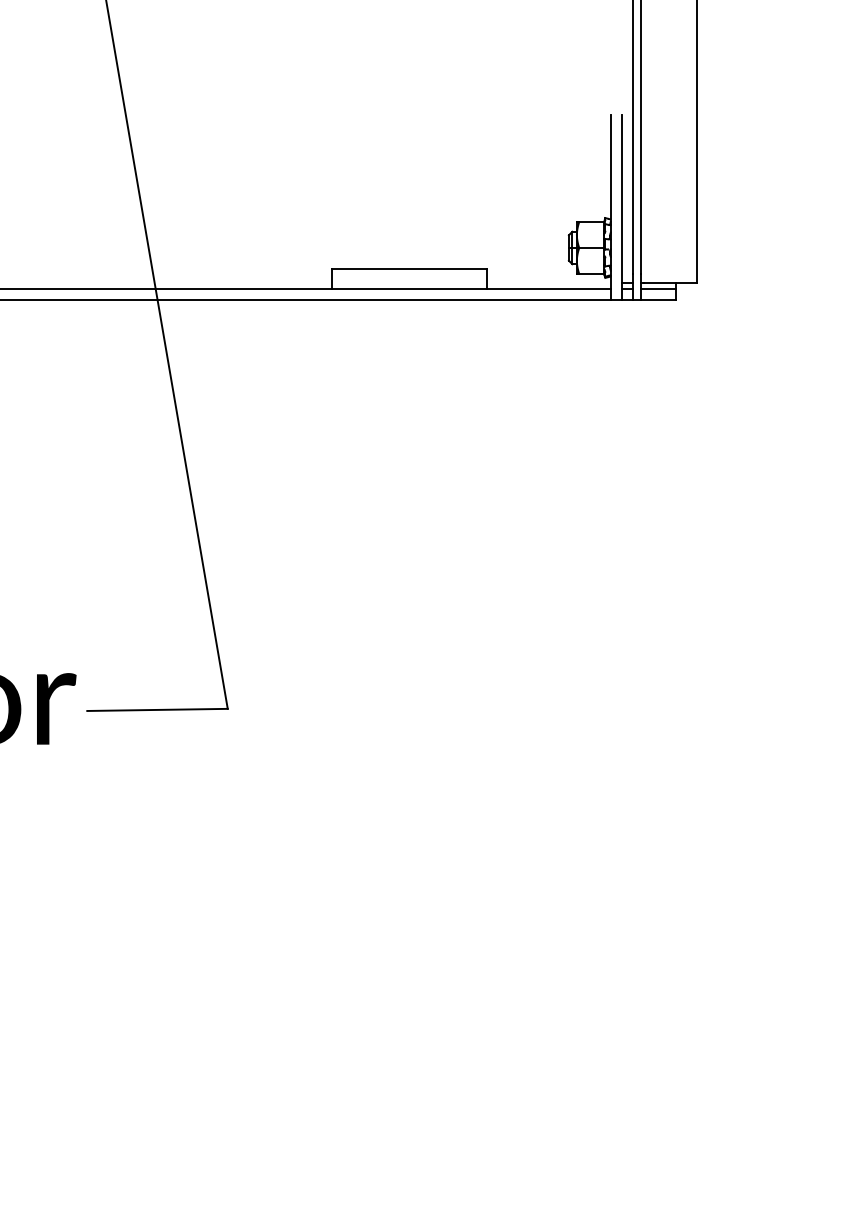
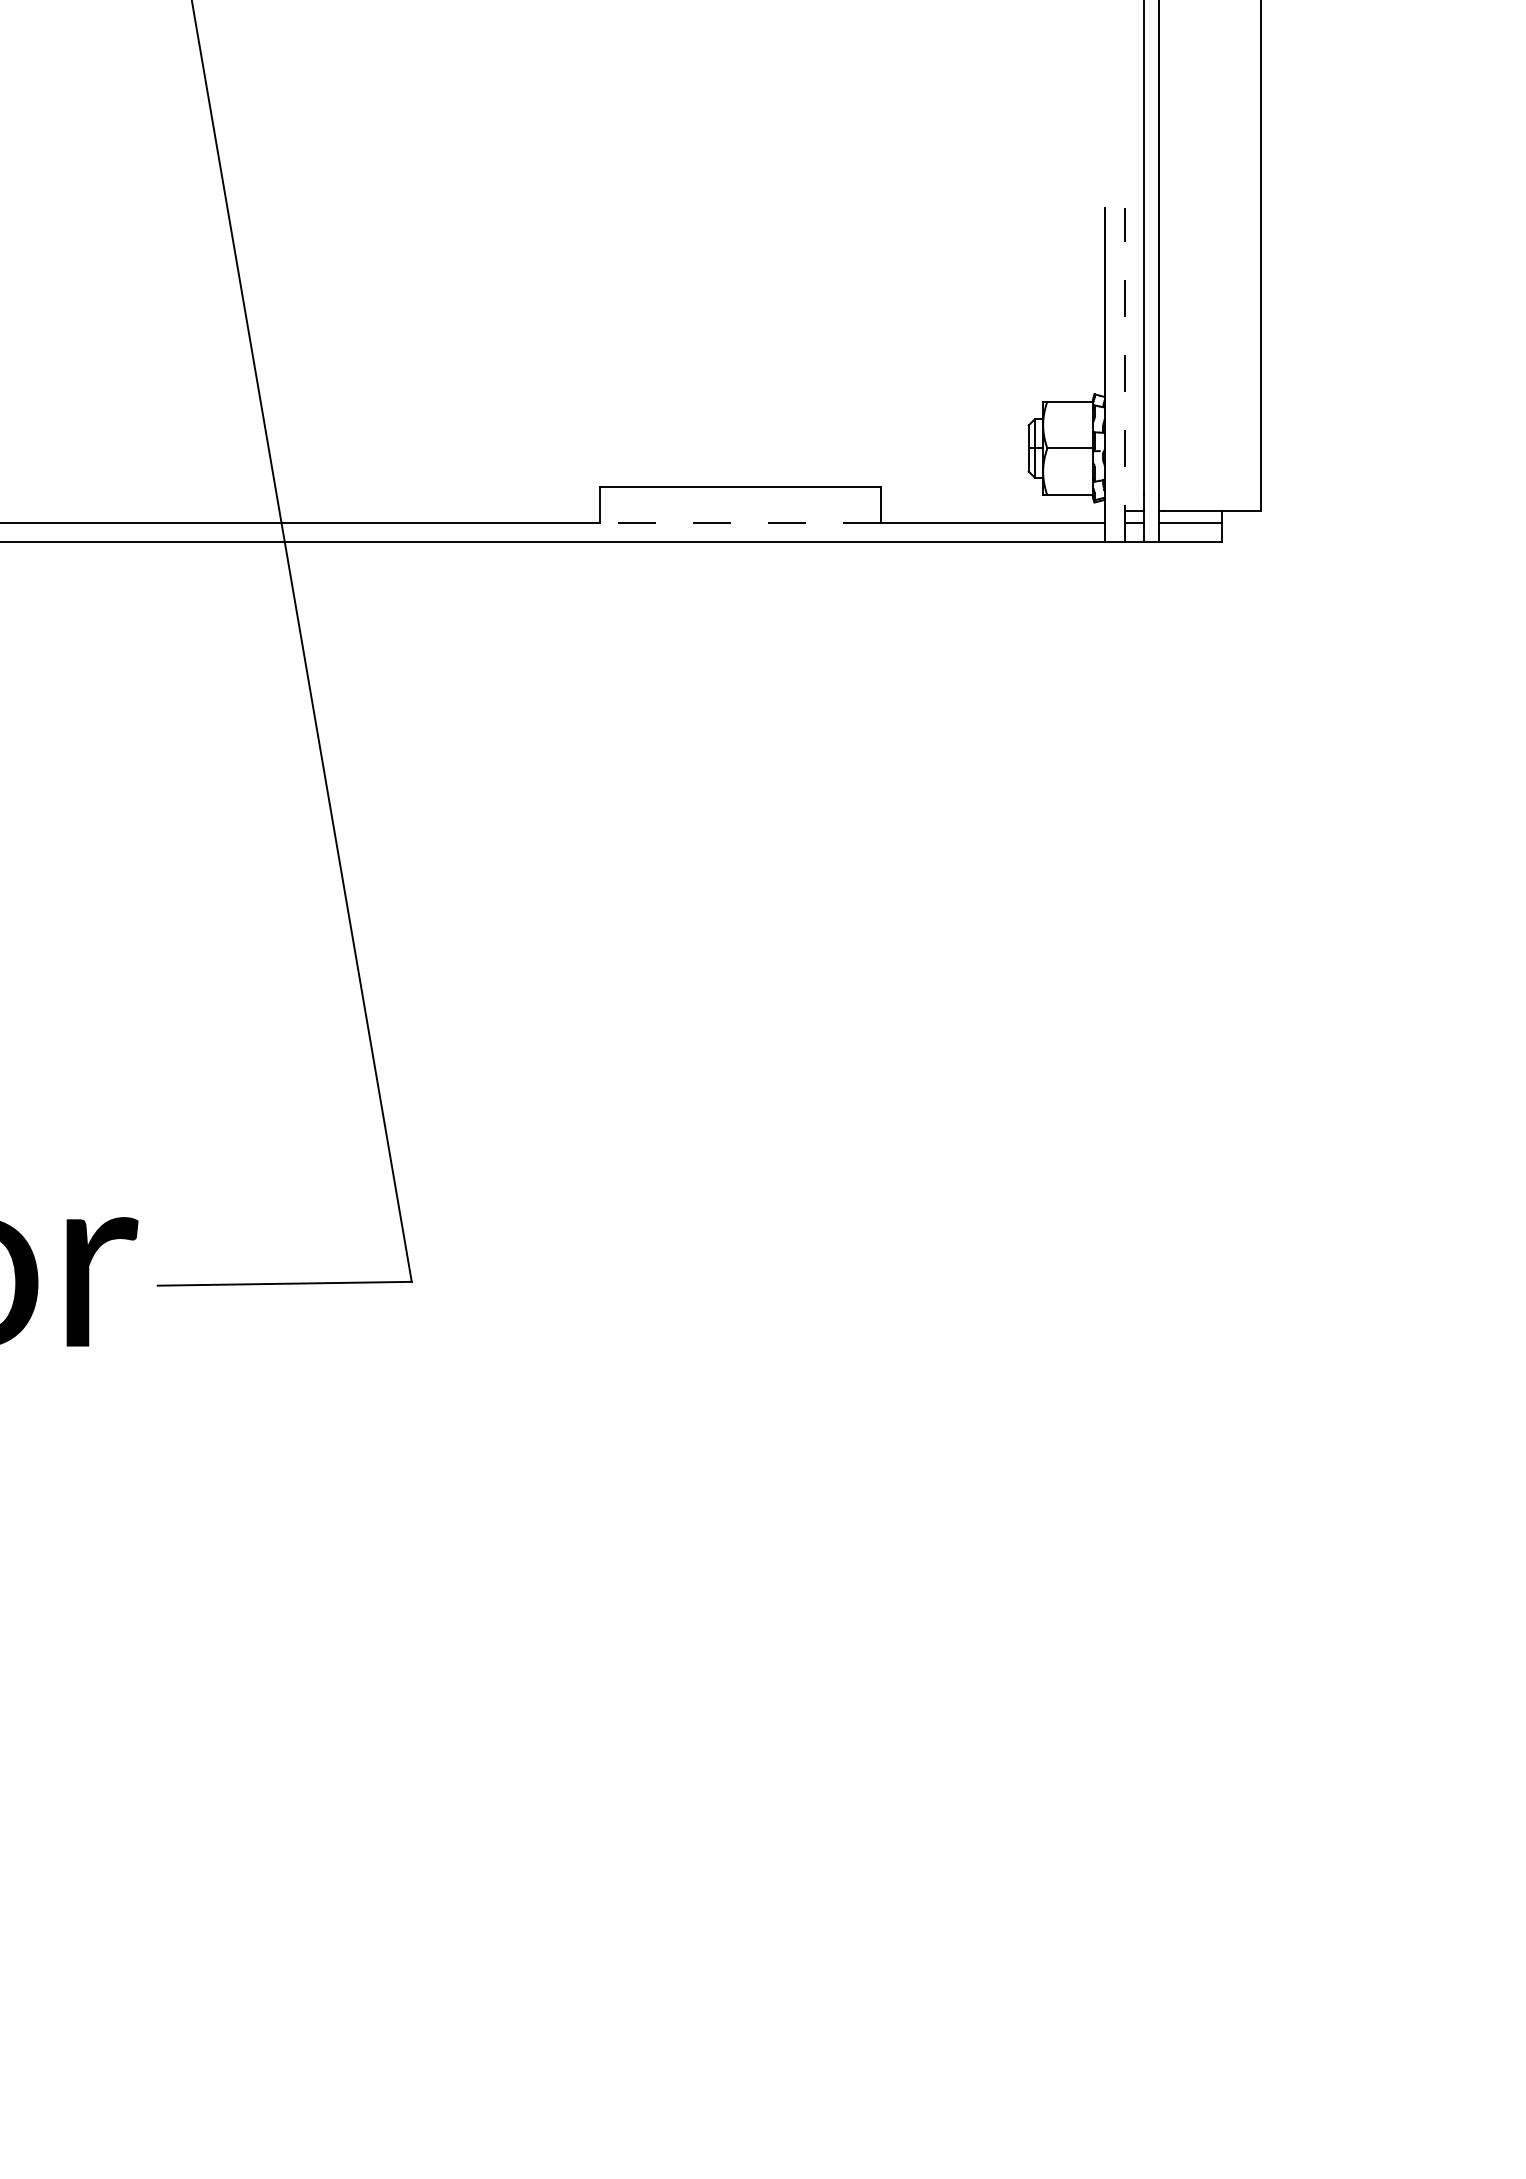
line: (622, 206) -> (1125, 373), solid -> dashed
line: (409, 288) -> (740, 521), solid -> dashed

